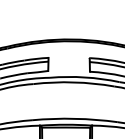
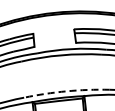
arc: (74, 118) -> (66, 91), solid -> dashed

